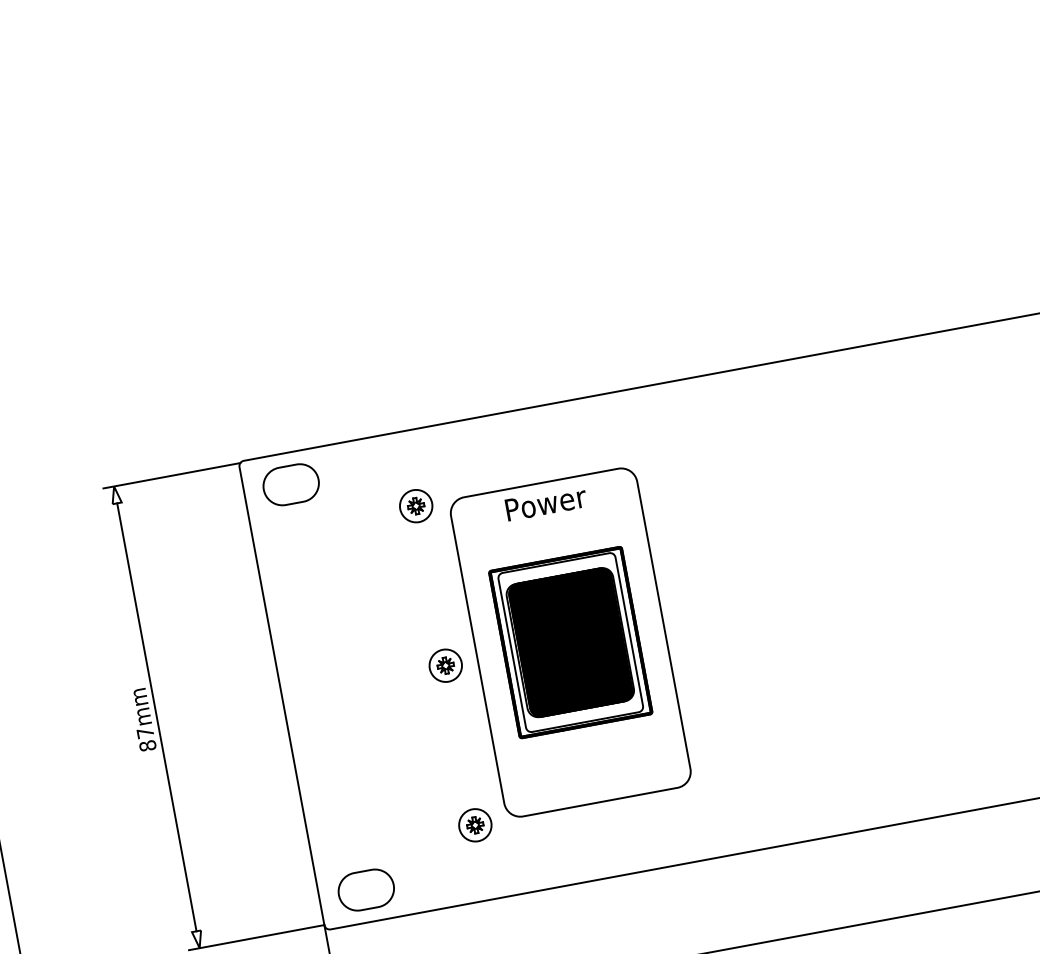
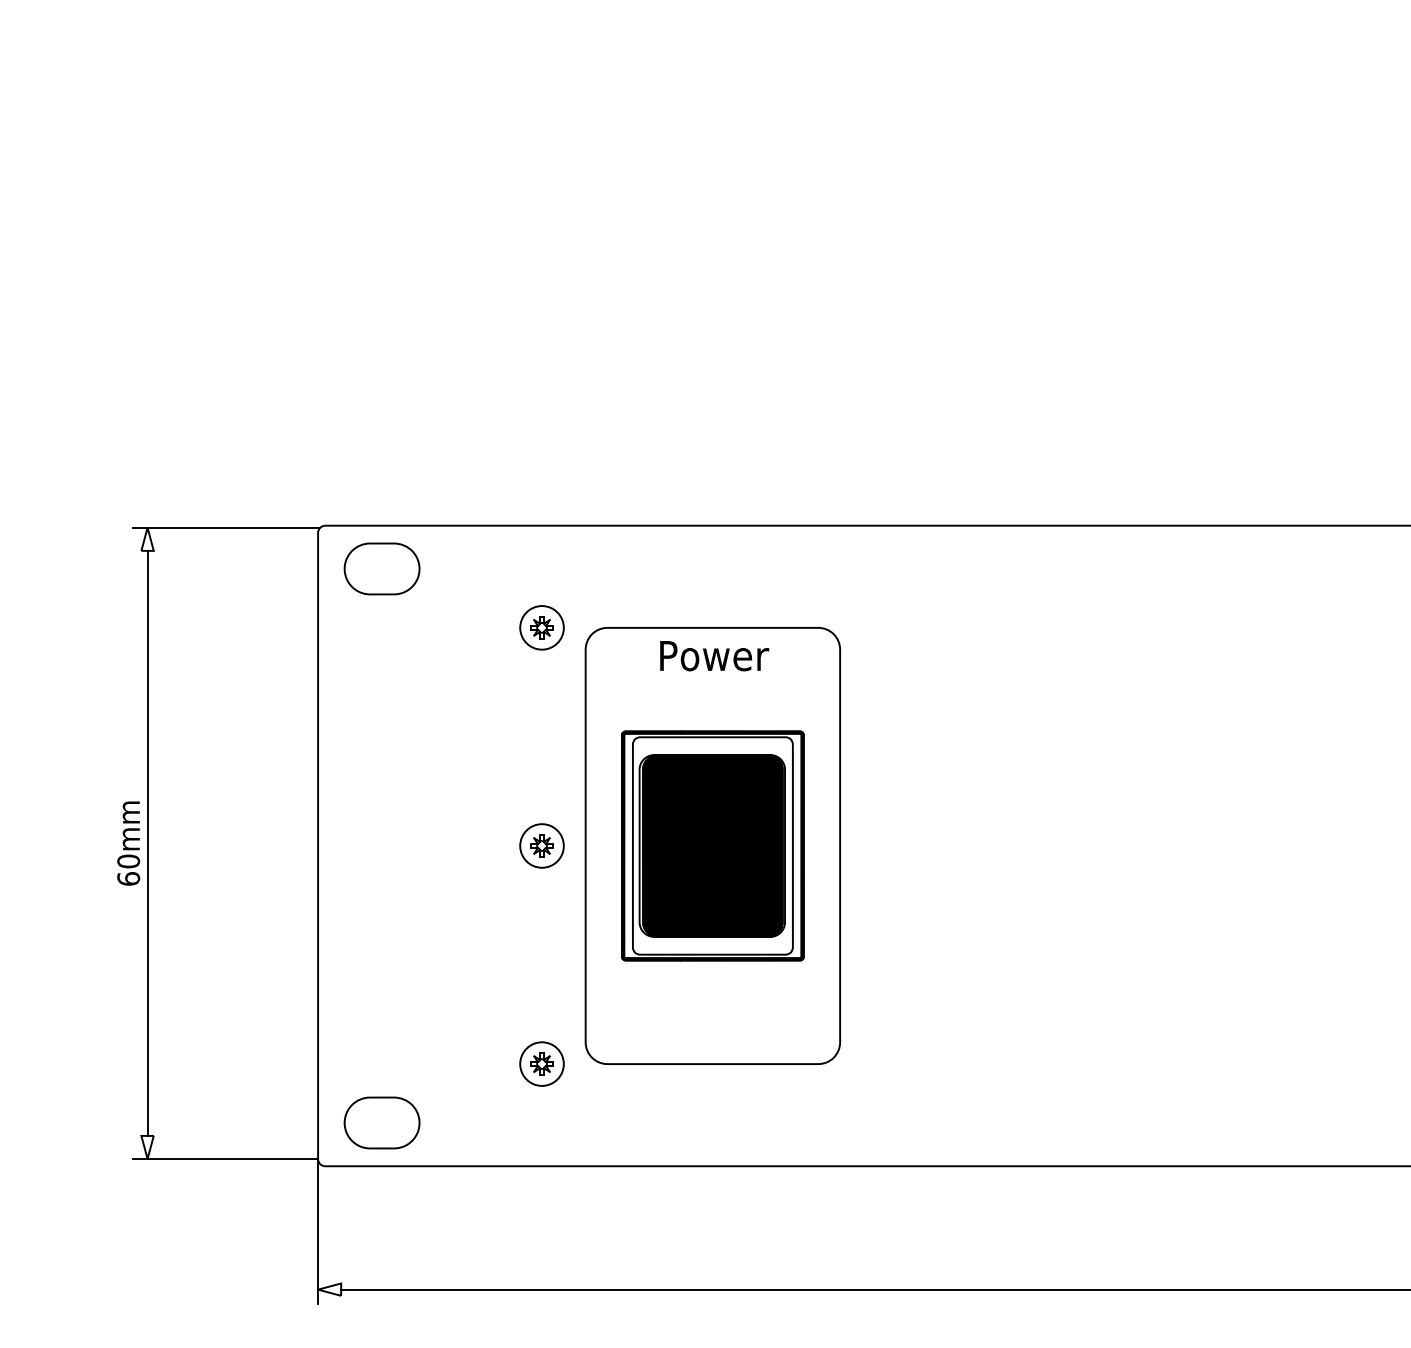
text: (146, 739) -> (128, 869), 87mm -> 60mm

